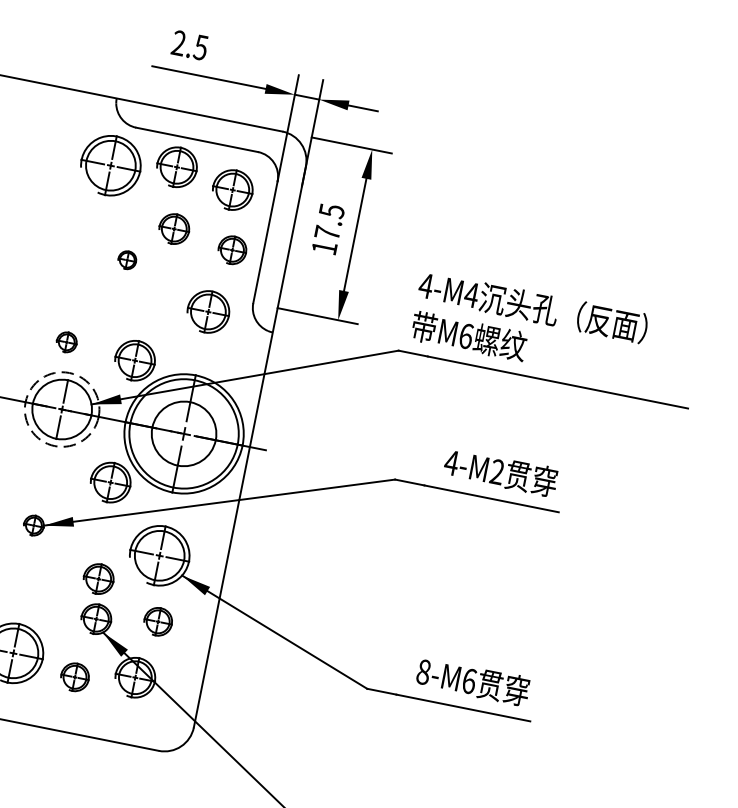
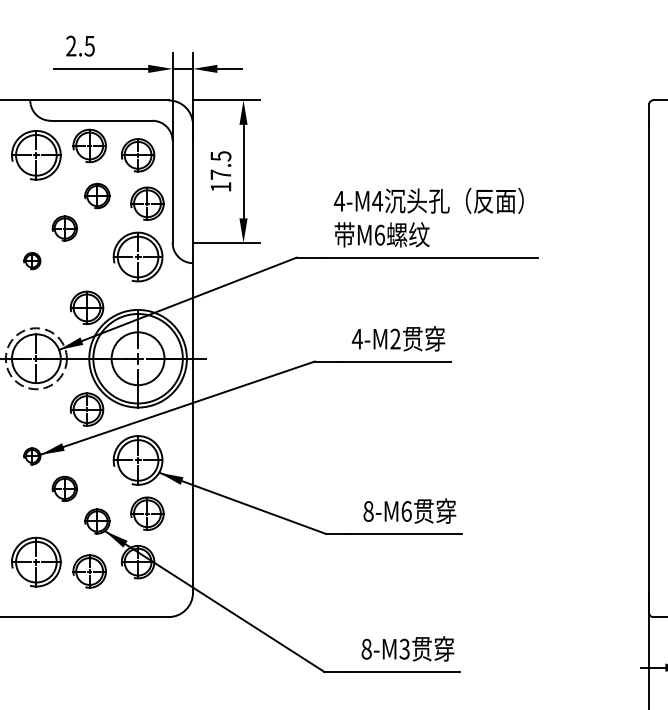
part: (232, 250) -> (147, 203), size x1.43
part: (127, 260) -> (64, 228), size x1.67
part: (207, 311) -> (137, 256), size x1.43
text: (528, 326) -> (428, 217), moved
part: (66, 342) -> (32, 261), moved
part: (98, 578) -> (64, 488), moved
part: (158, 621) -> (147, 513), size x1.43
part: (74, 677) -> (89, 571), size x1.43

